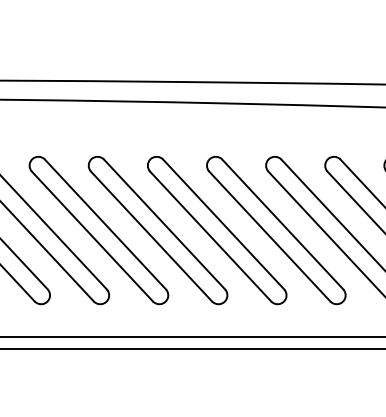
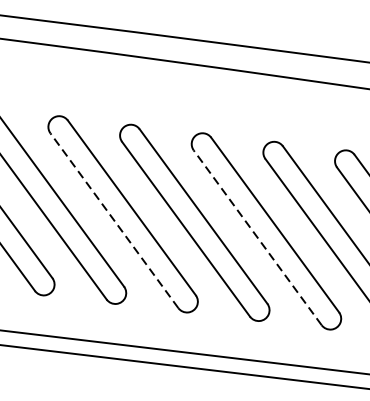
line: (92, 236) -> (114, 220), solid -> dashed
line: (210, 236) -> (257, 237), solid -> dashed

